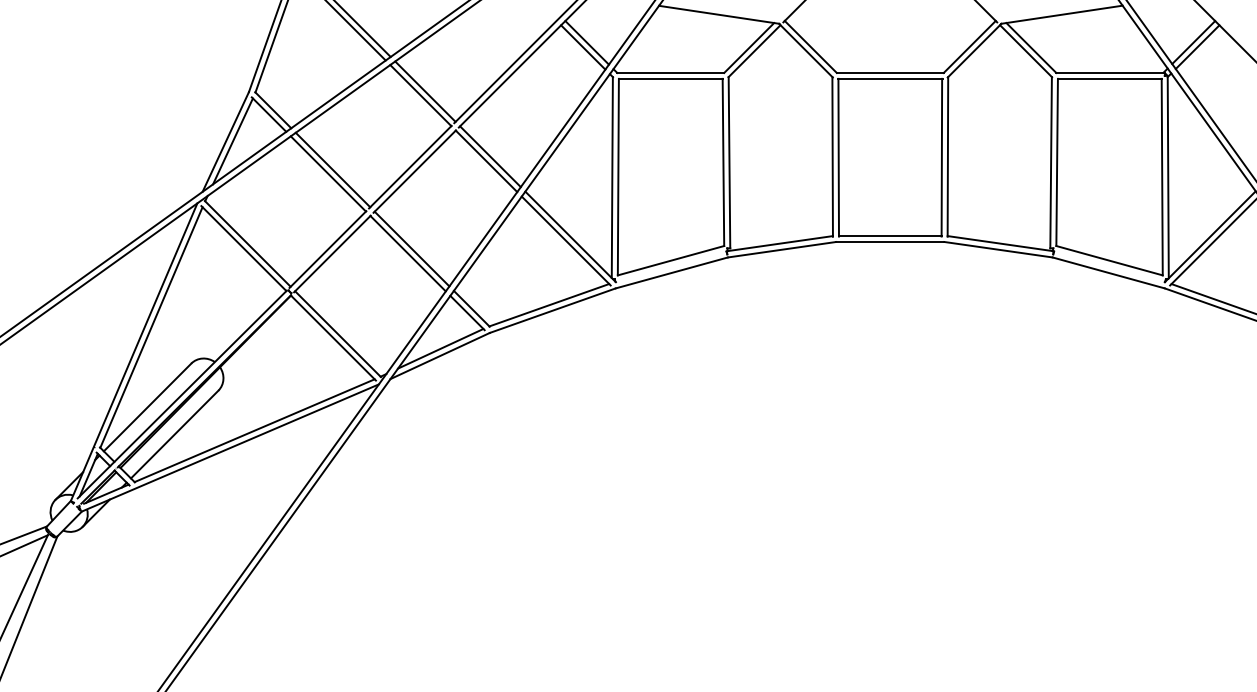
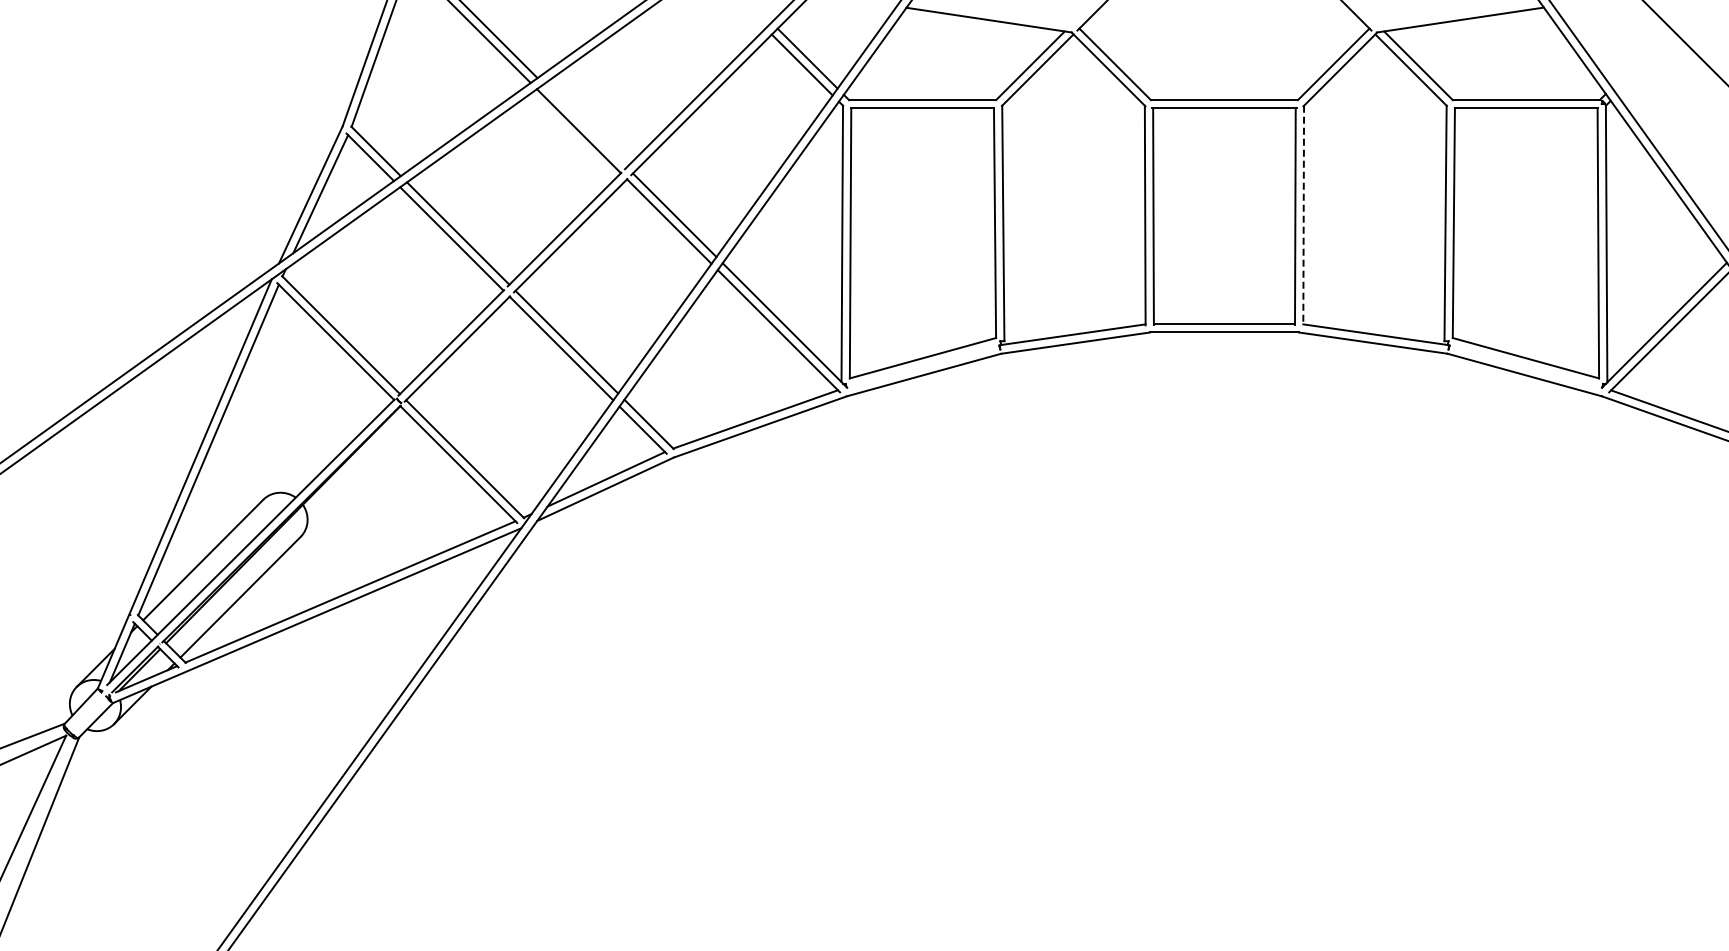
line: (1193, 41) -> (1641, 57), removed
line: (1197, 47) -> (1646, 64), removed
line: (424, 91) -> (584, 125), removed
line: (947, 156) -> (1303, 215), solid -> dashed

